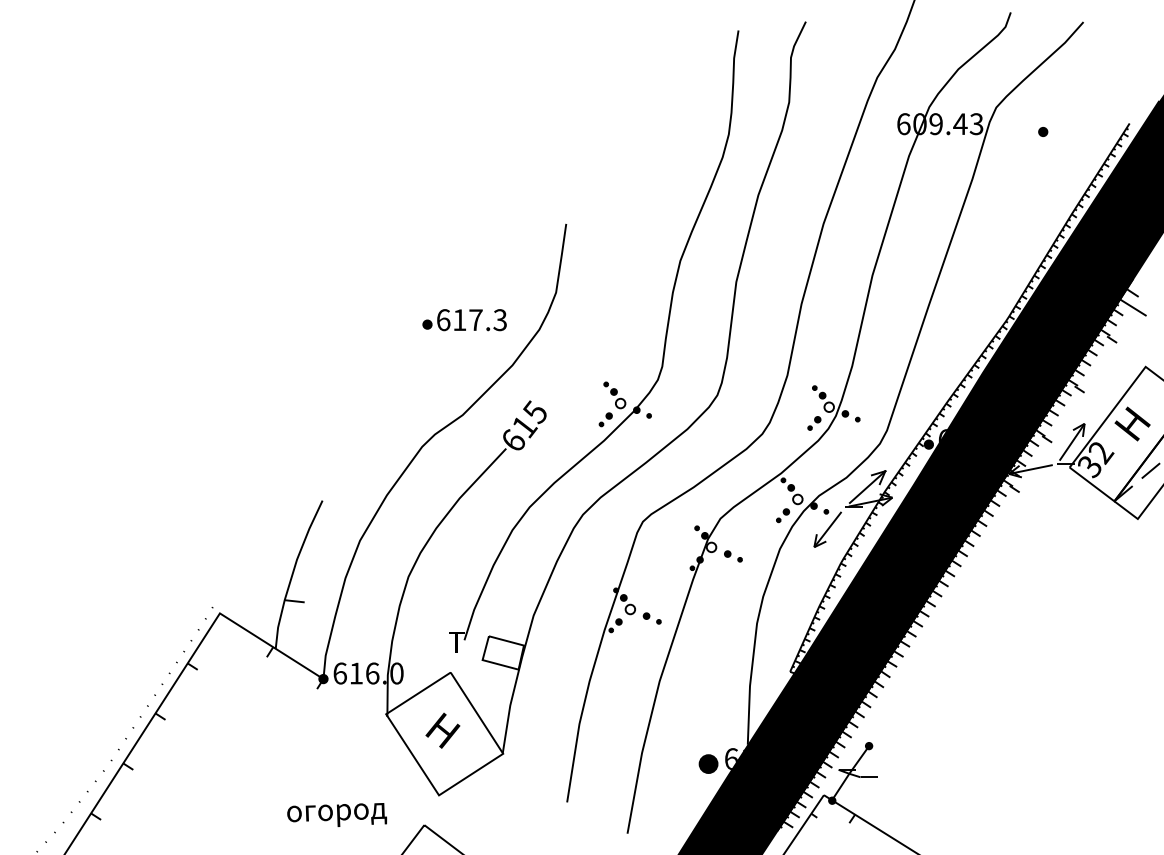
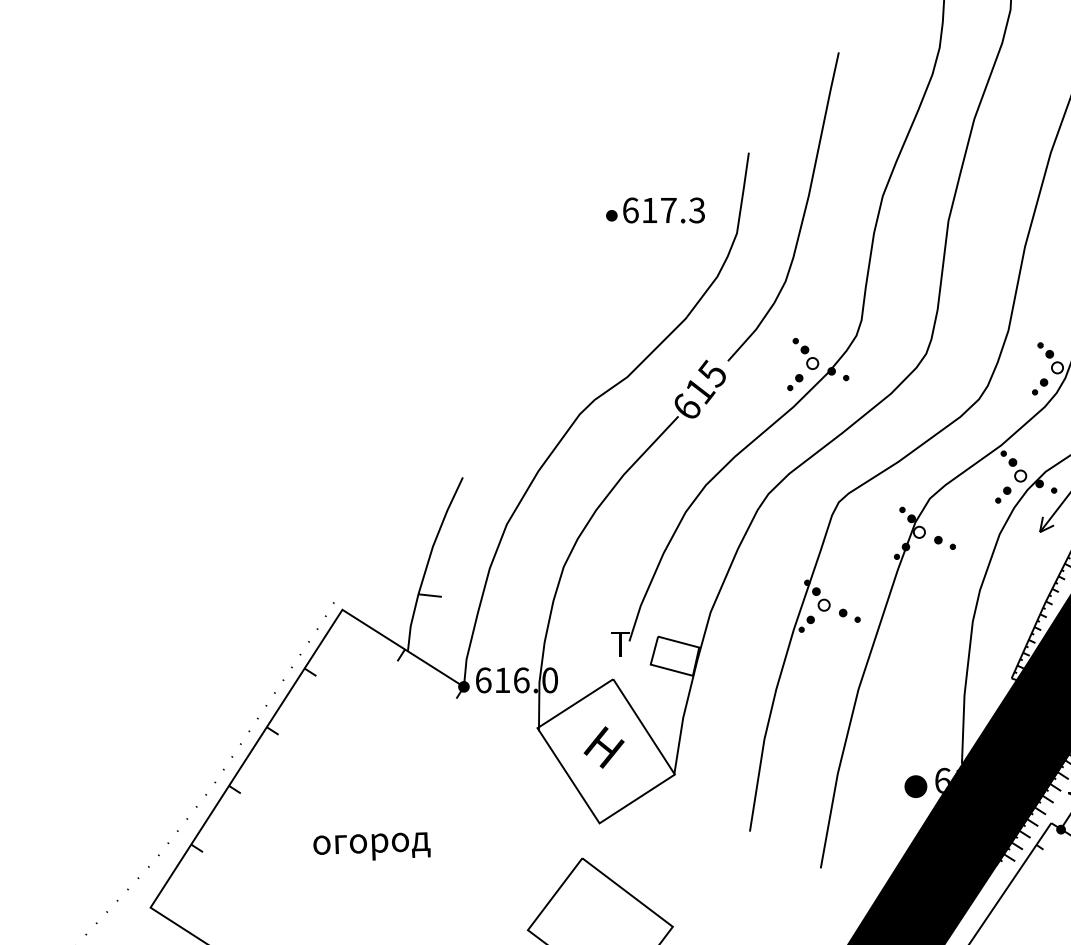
curve: (612, 275) -> (803, 213), added
part: (464, 320) -> (655, 210), moved
text: (337, 814) -> (372, 845), moved

